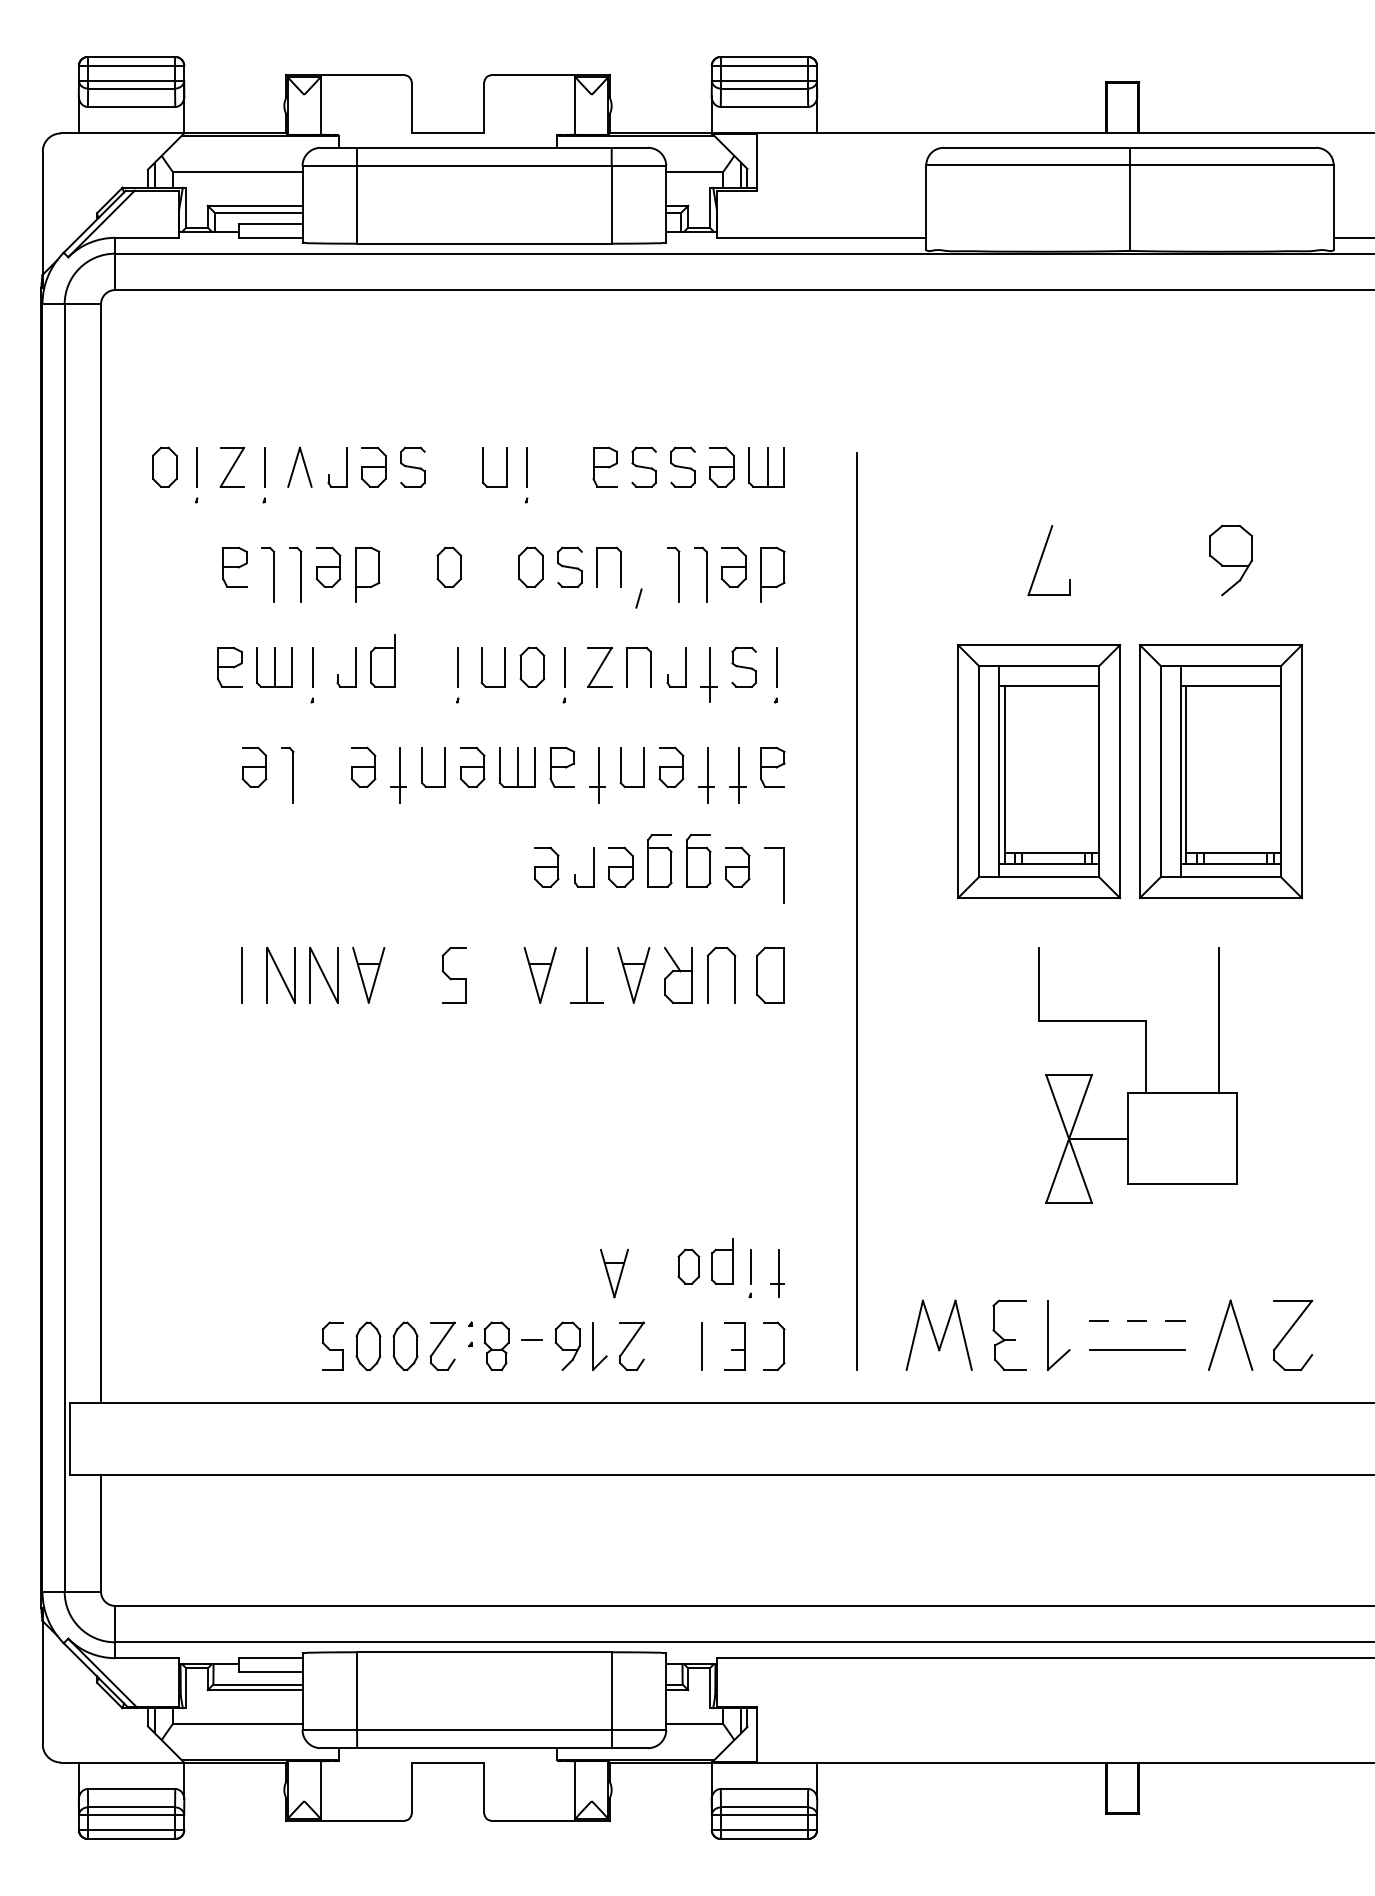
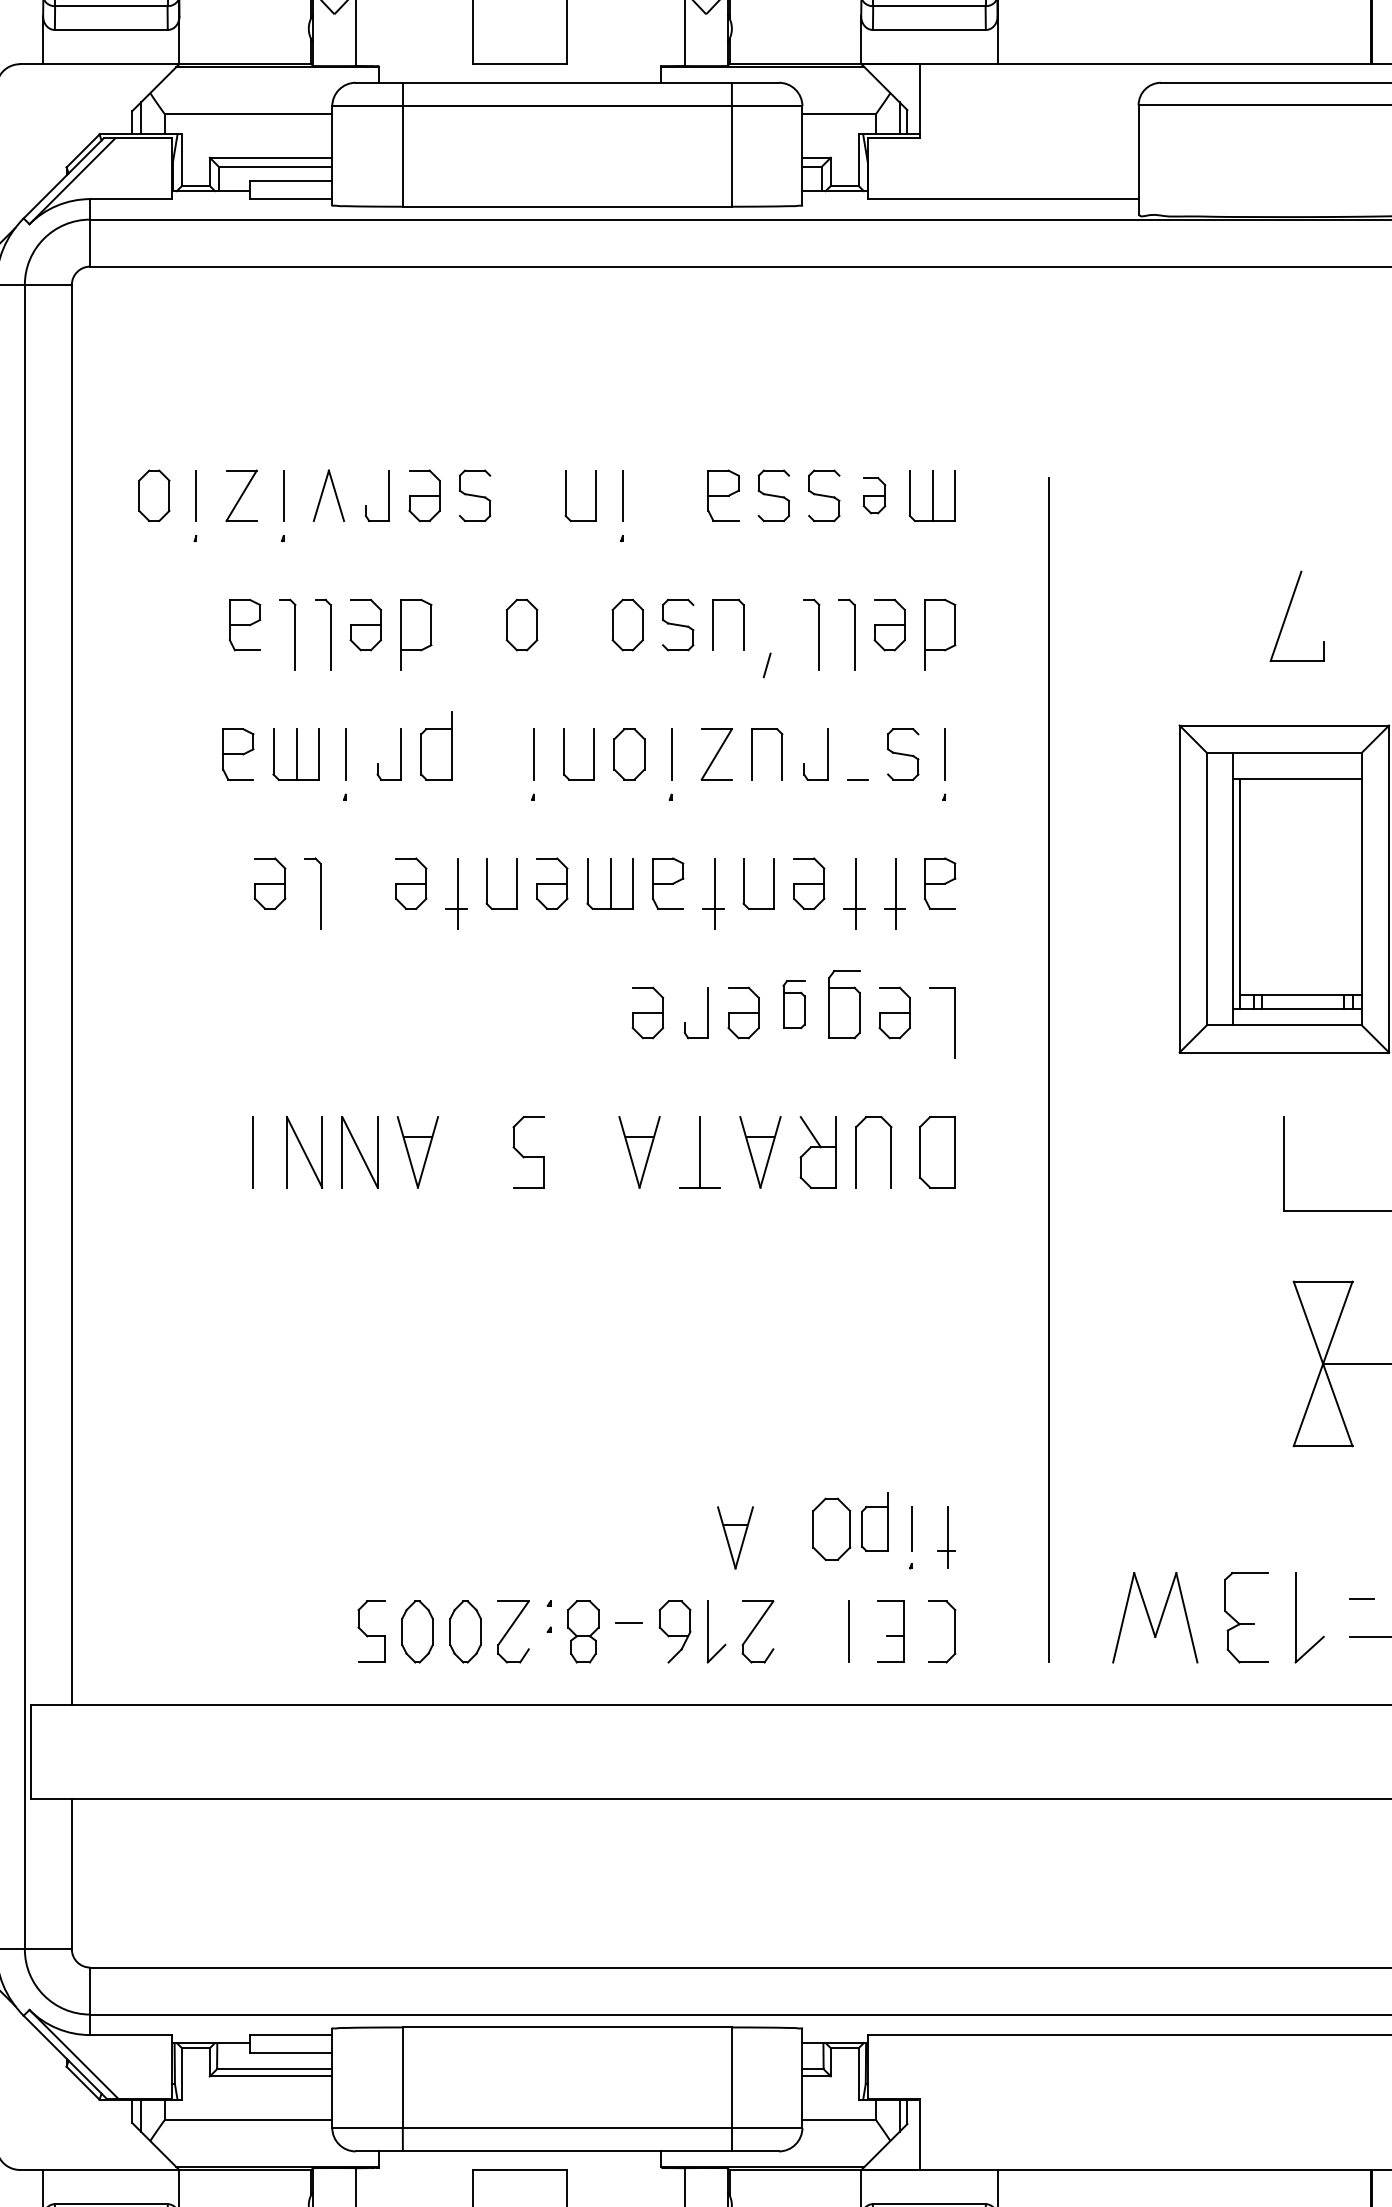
part: (721, 466) -> (873, 494), size x0.7
line: (710, 674) -> (859, 763), removed
part: (659, 860) -> (793, 1003), size x0.7
part: (688, 1266) -> (831, 1528), size x1.4

